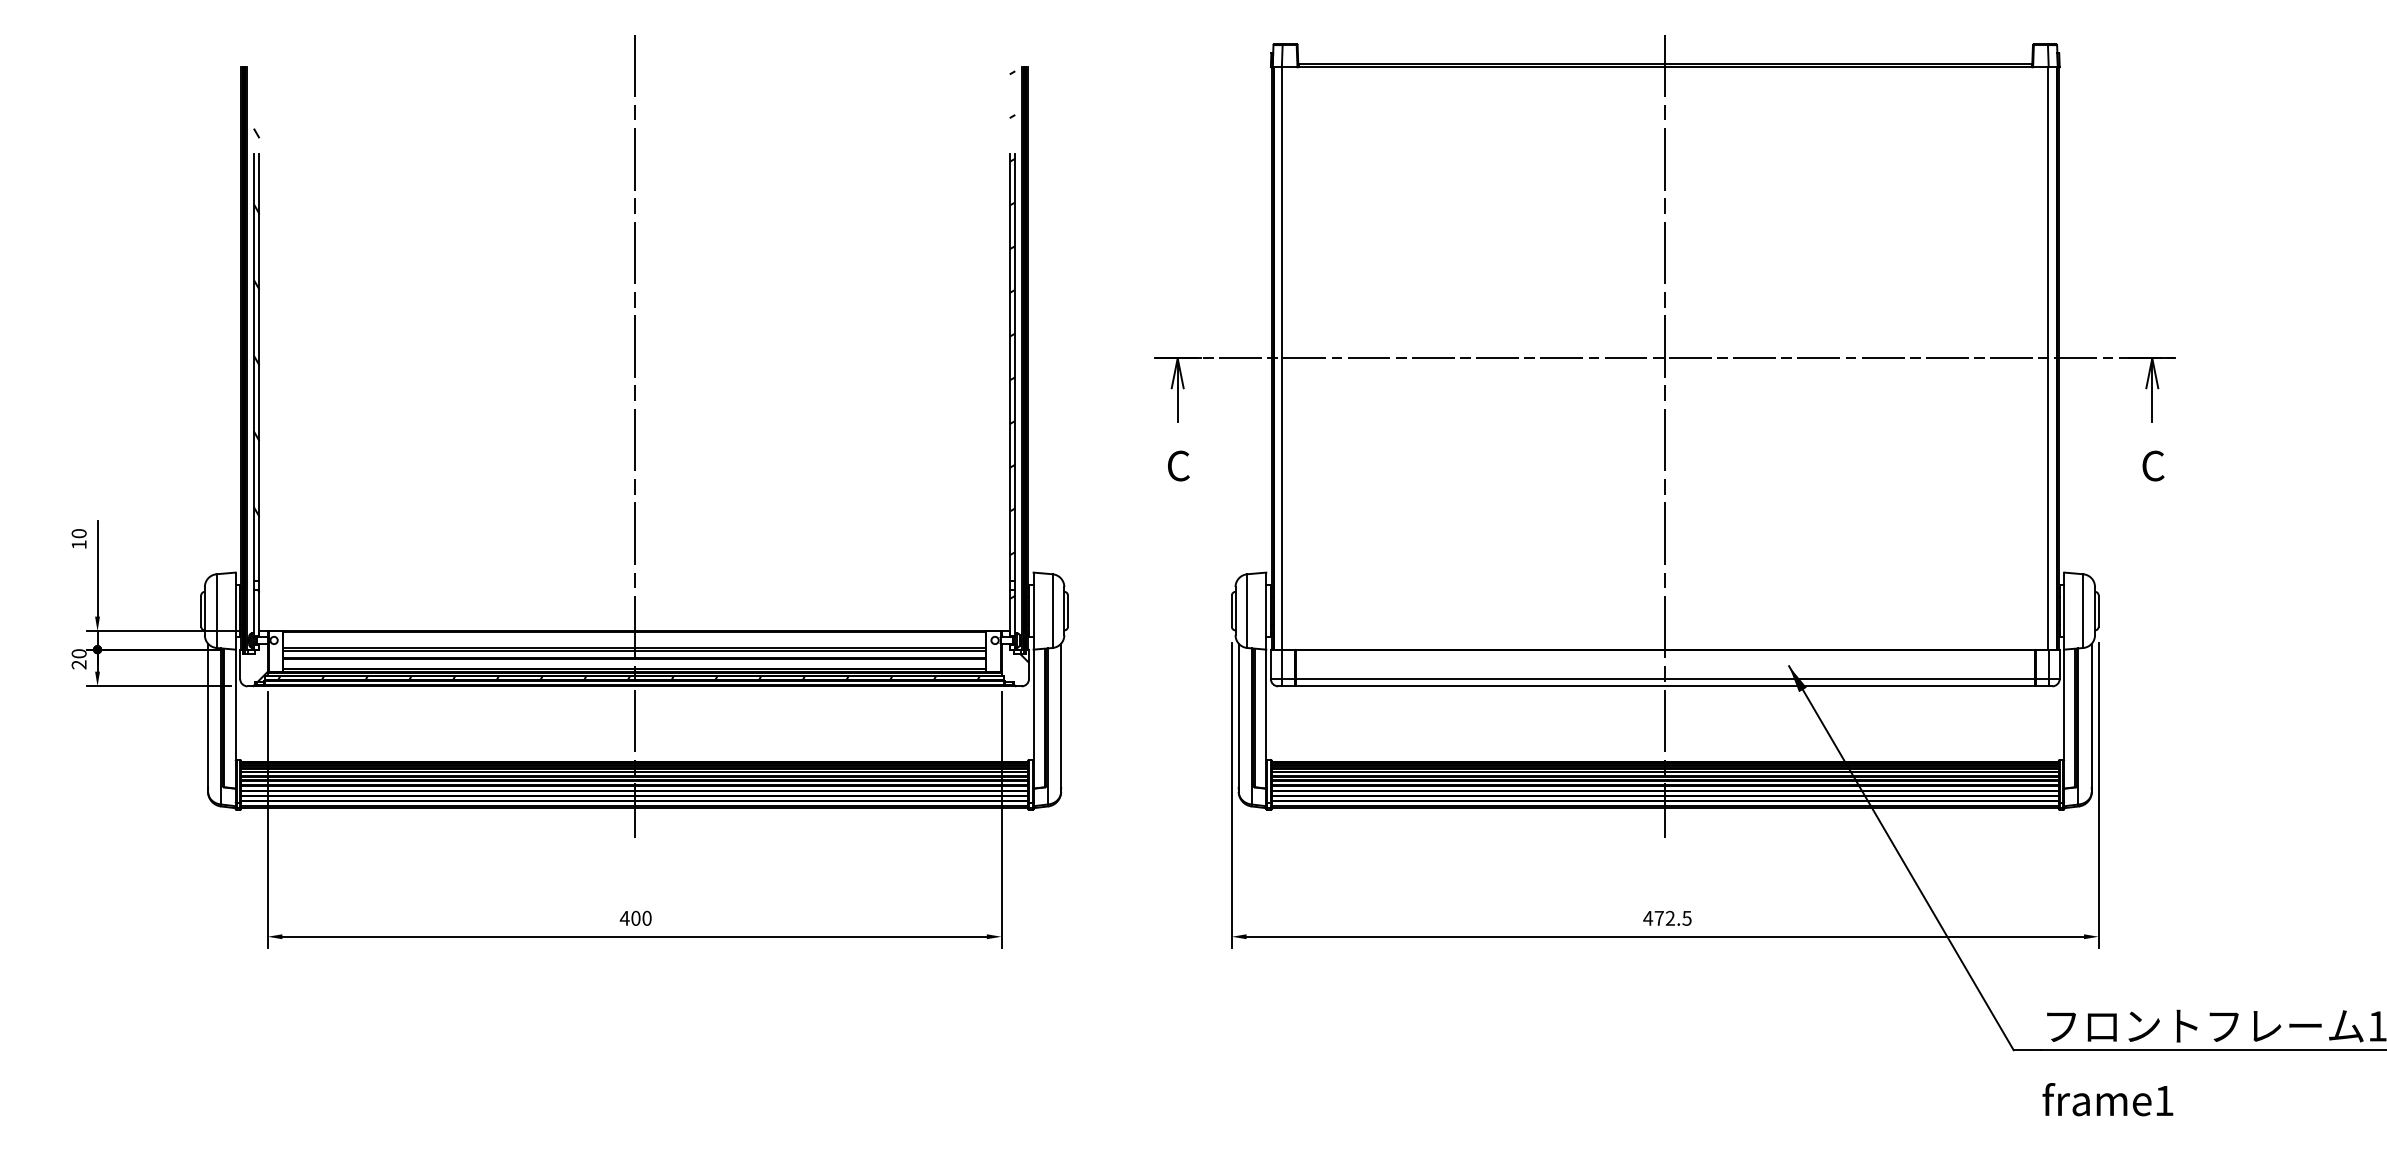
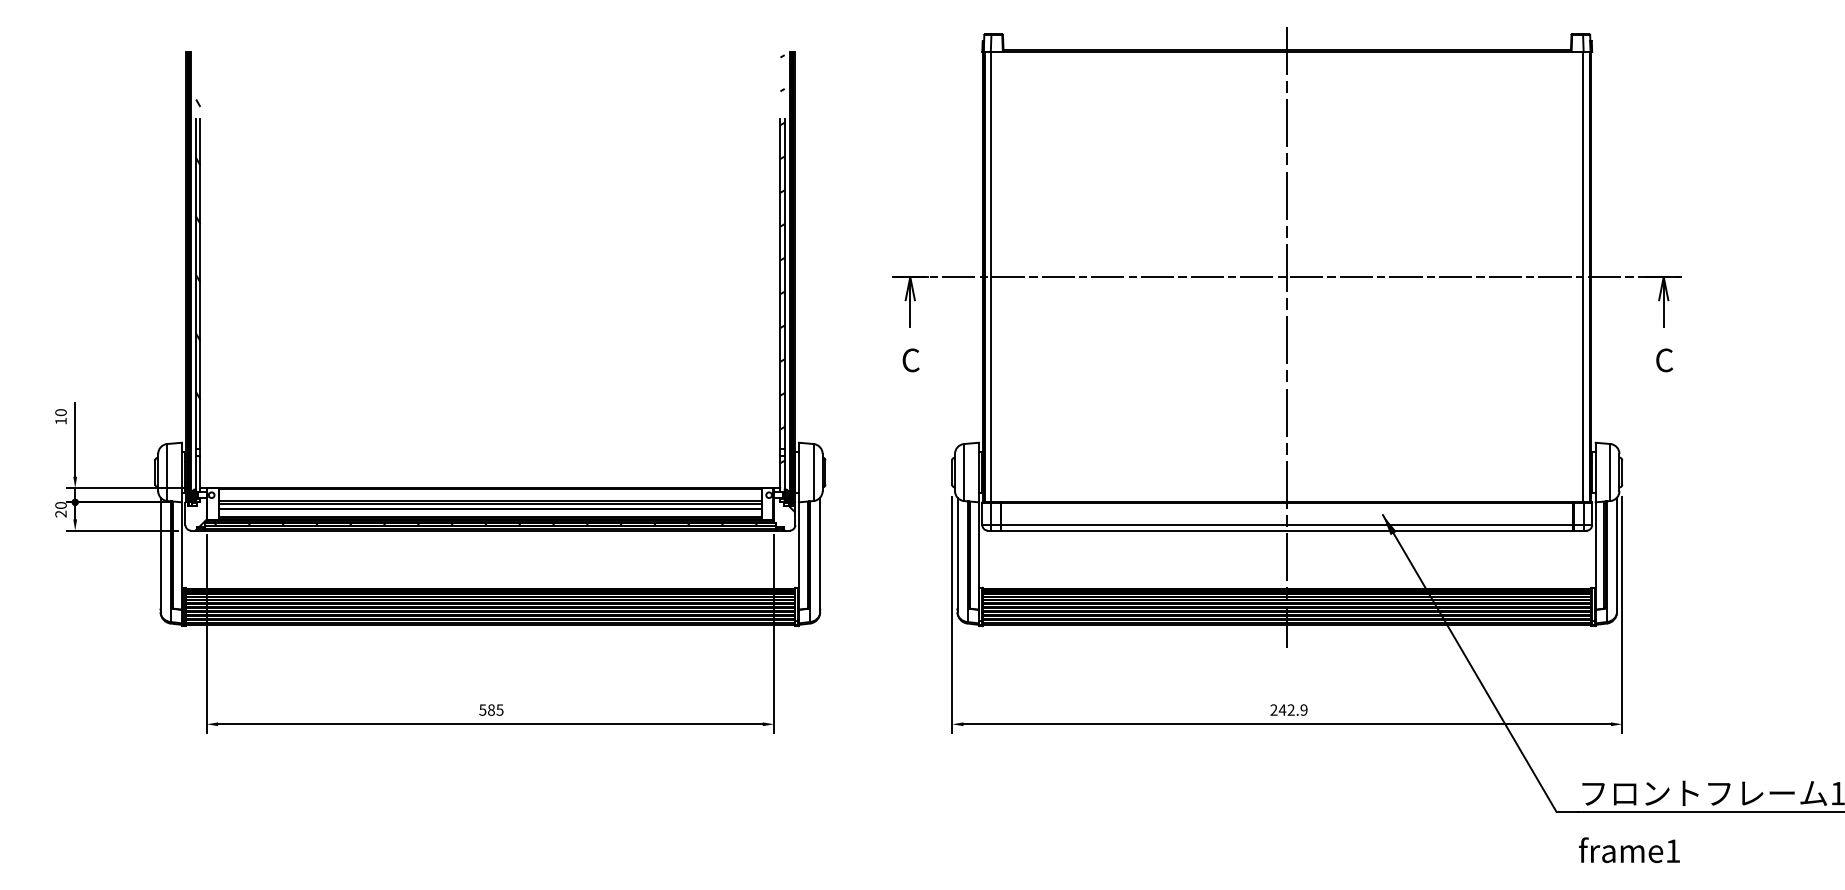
line: (634, 435) -> (490, 336), removed
text: (635, 917) -> (491, 709), 400 -> 585
text: (1667, 917) -> (1288, 709), 472.5 -> 242.9

